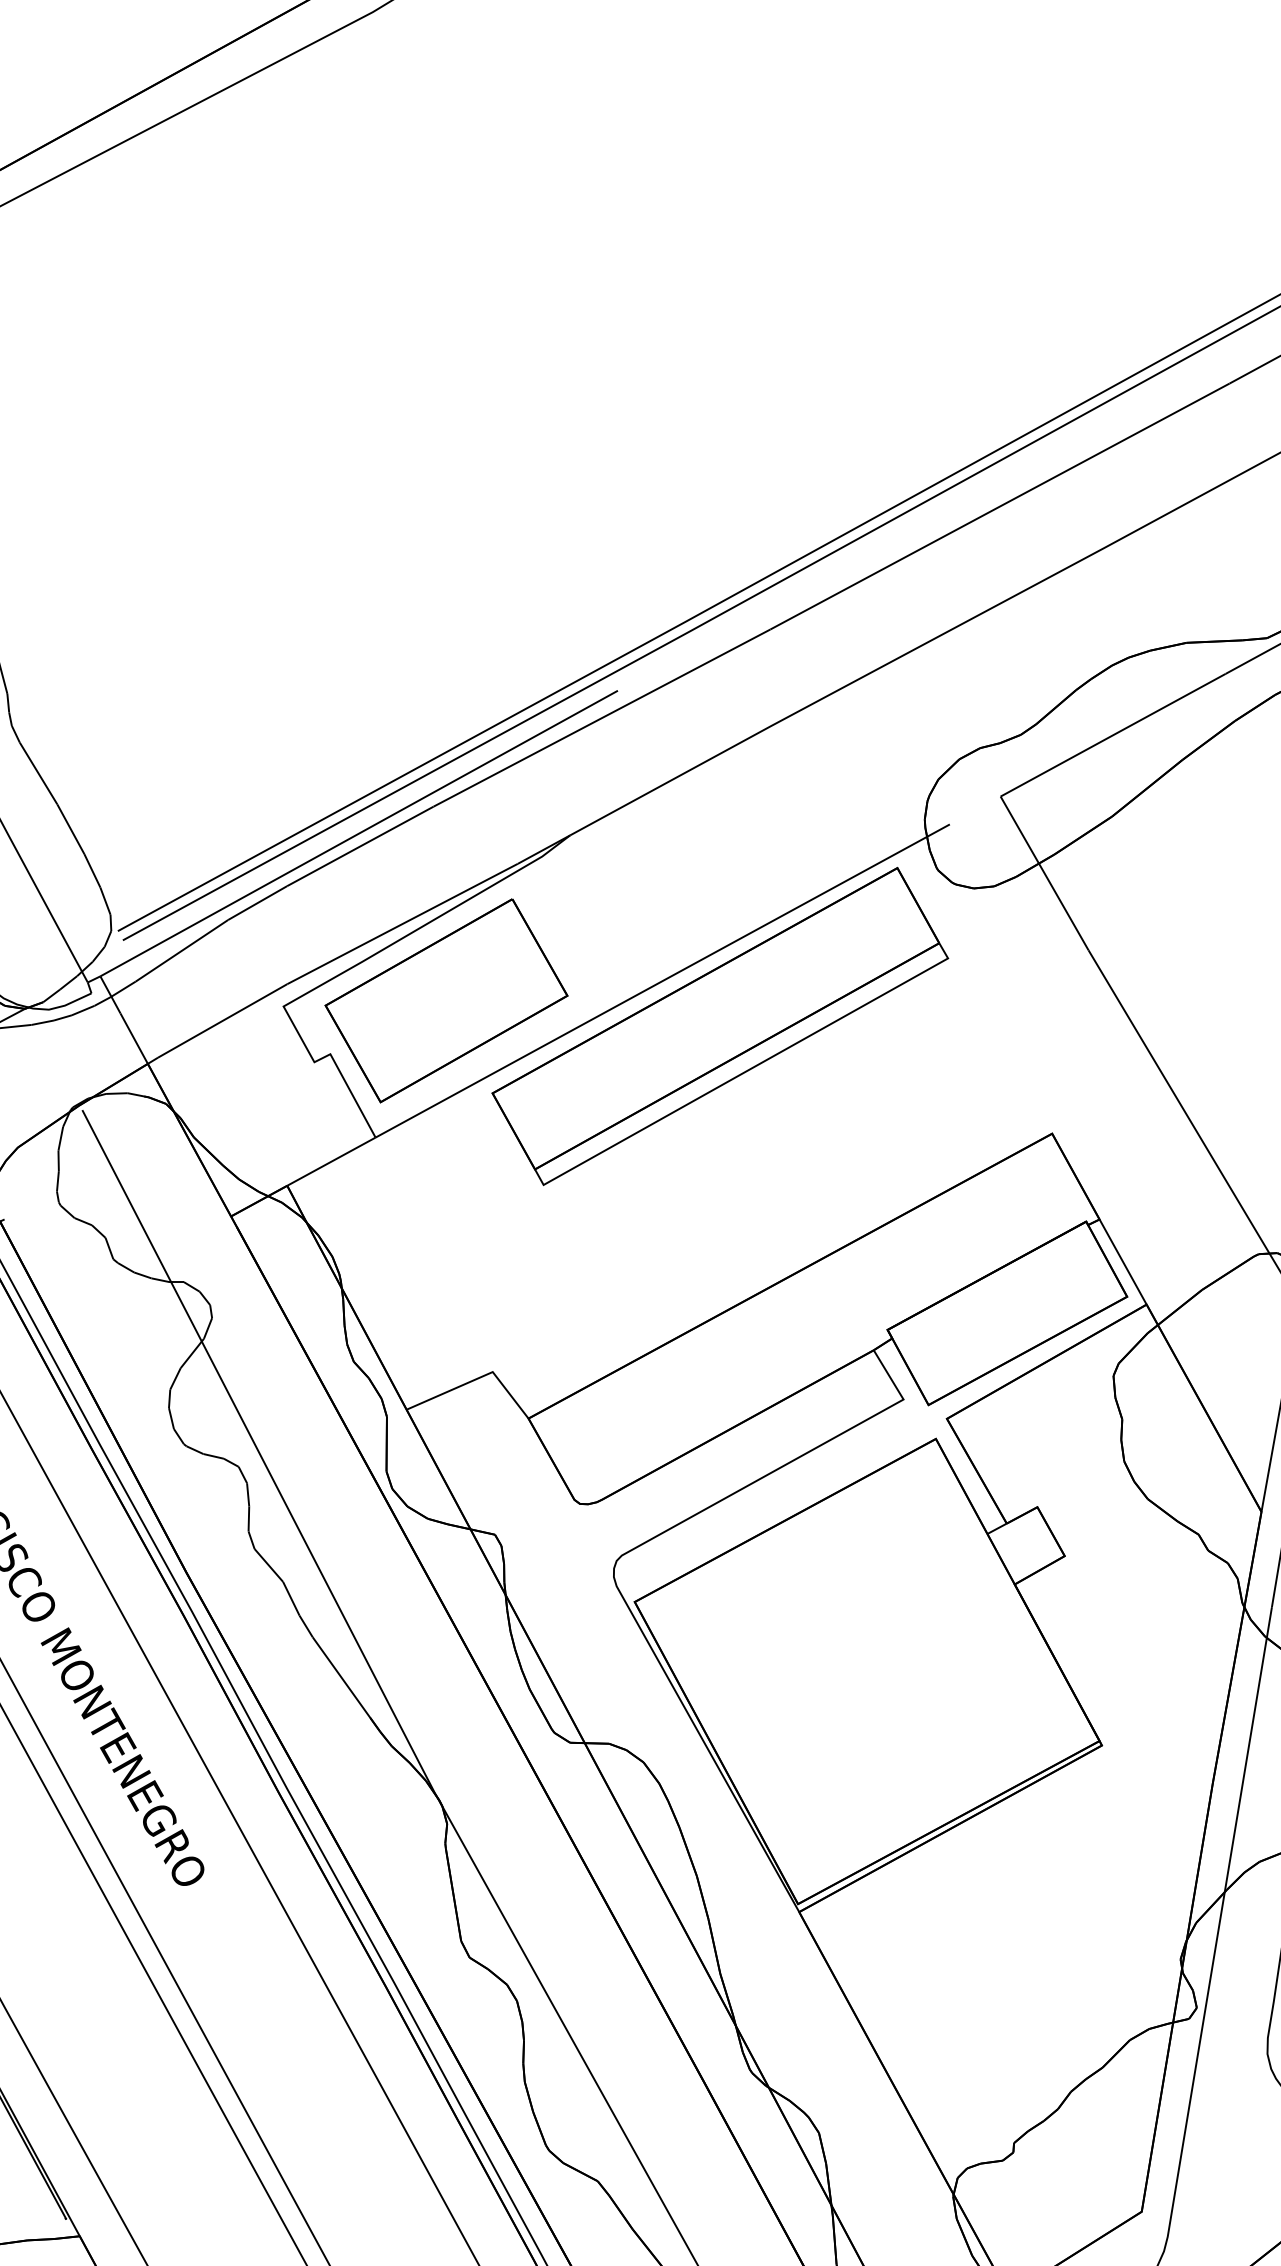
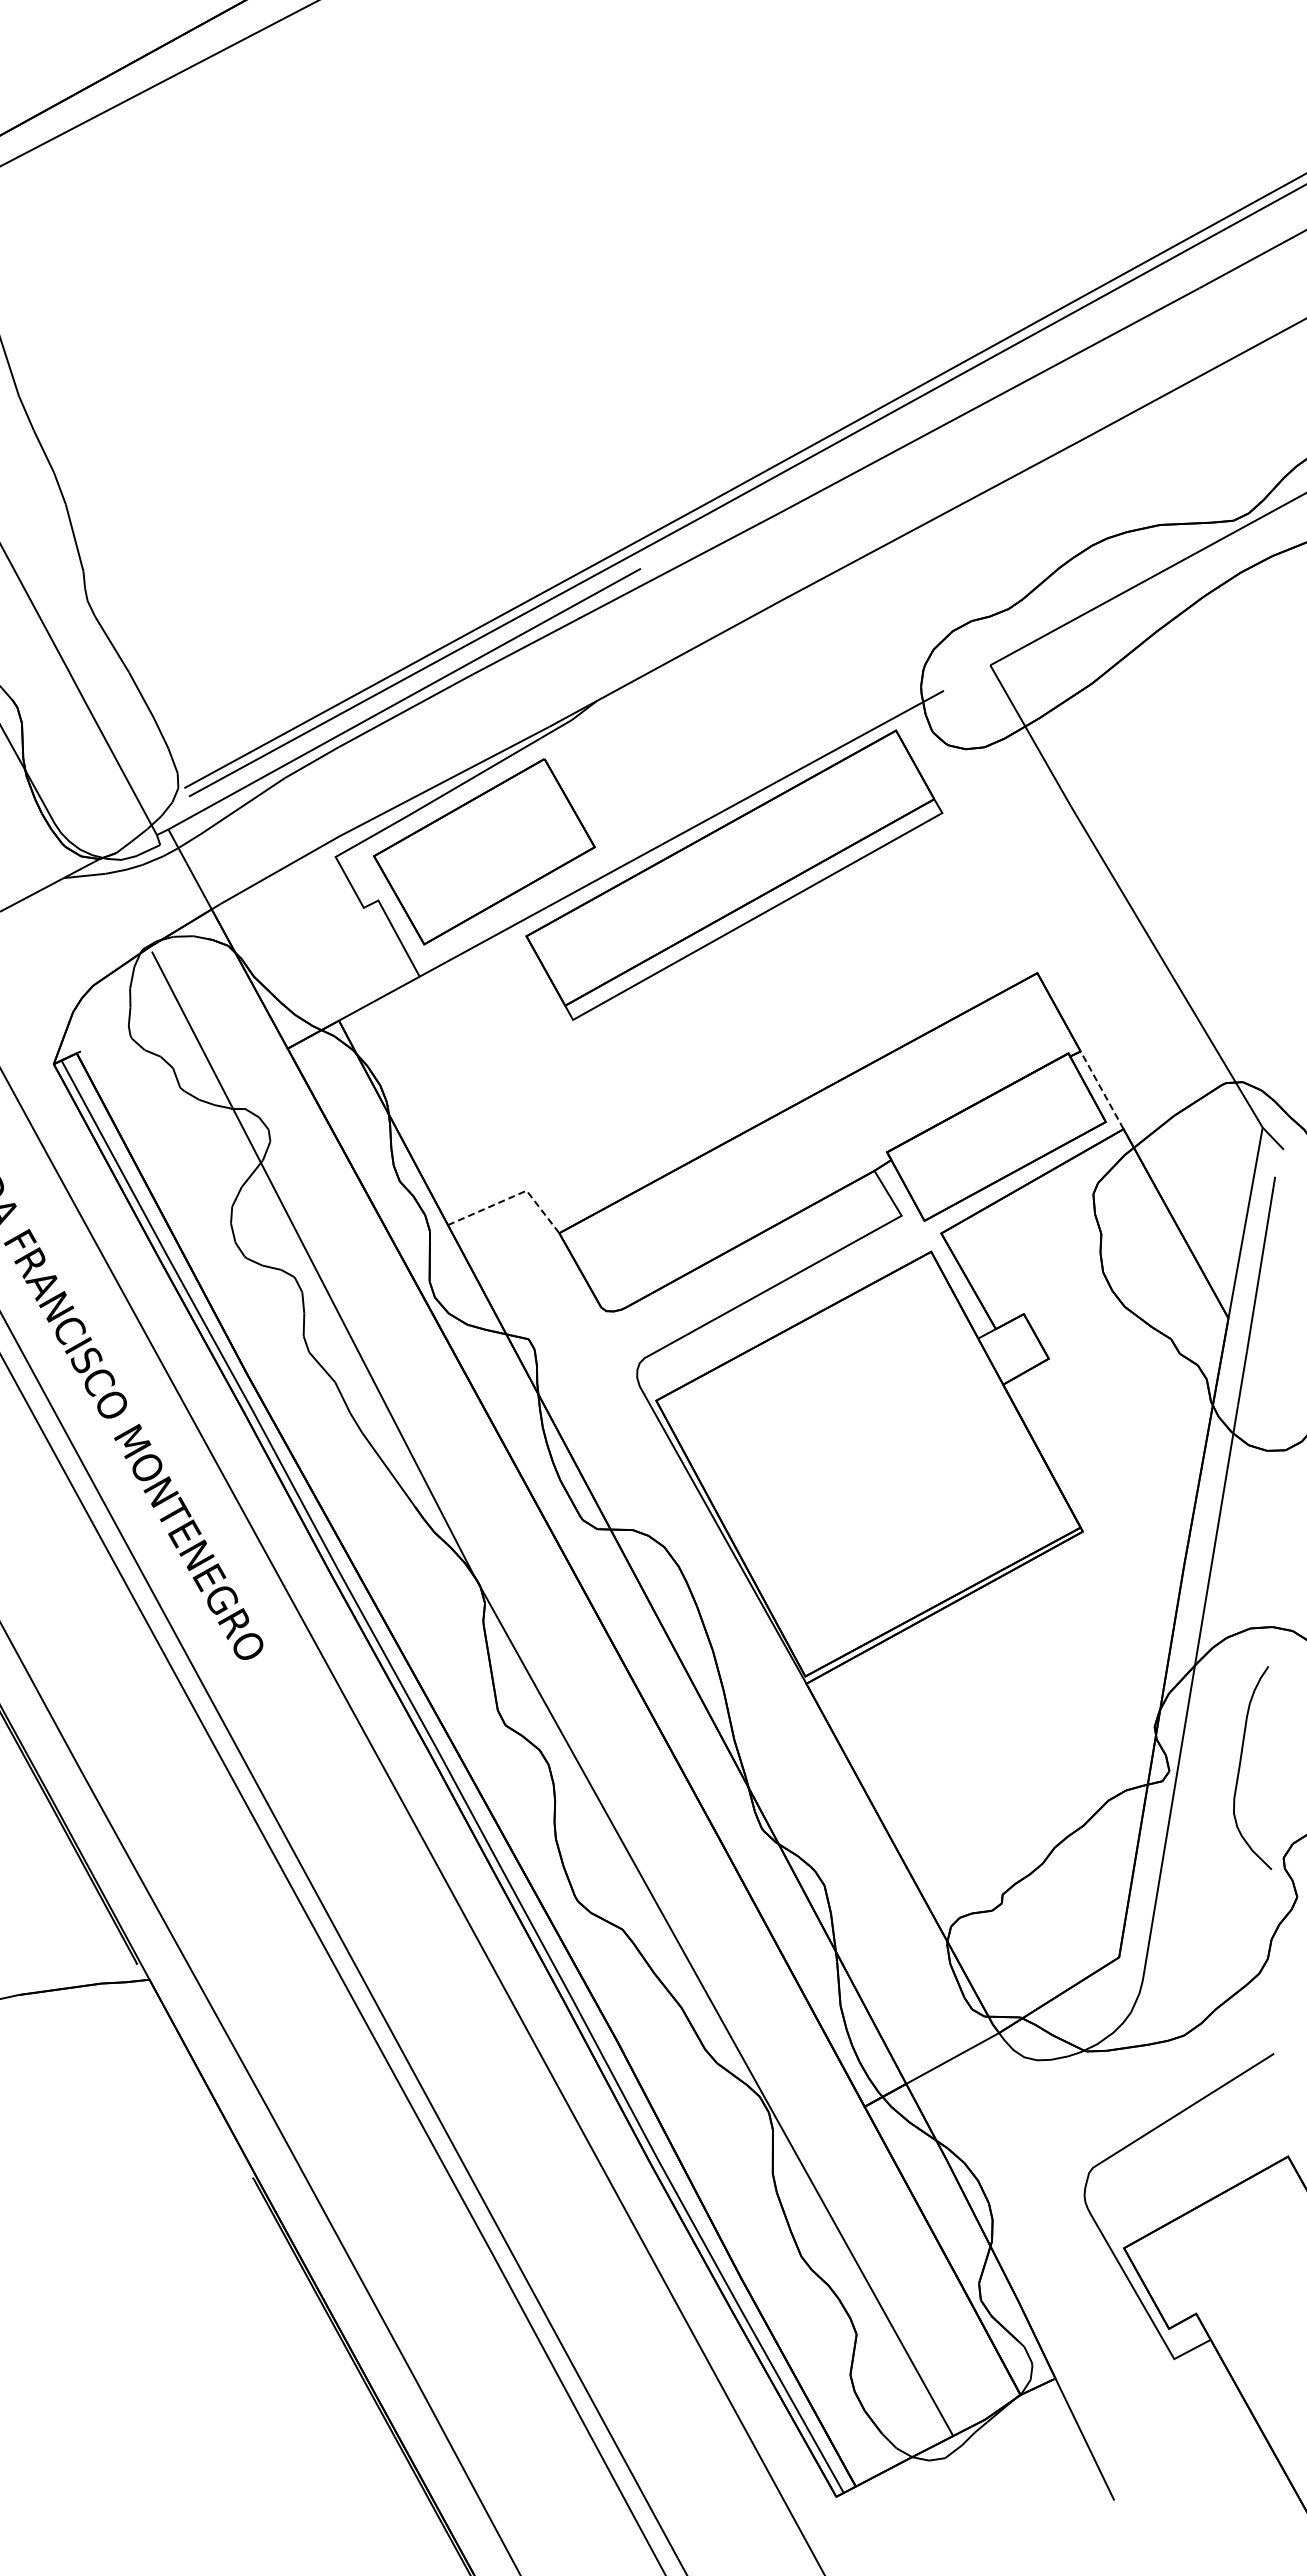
line: (1122, 1261) -> (1101, 1089), solid -> dashed
line: (477, 1378) -> (512, 1196), solid -> dashed

